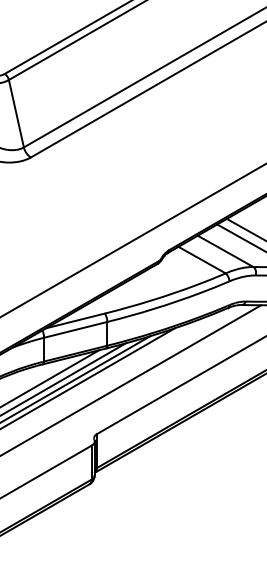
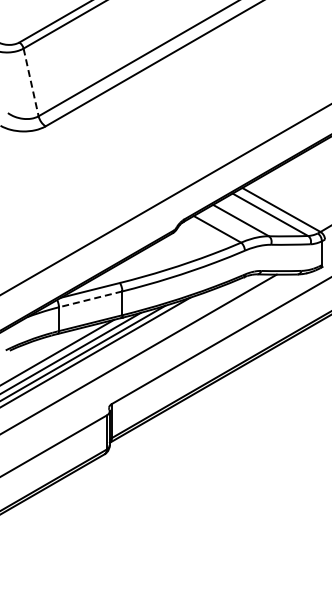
line: (16, 113) -> (31, 82), solid -> dashed
line: (75, 330) -> (90, 299), solid -> dashed

